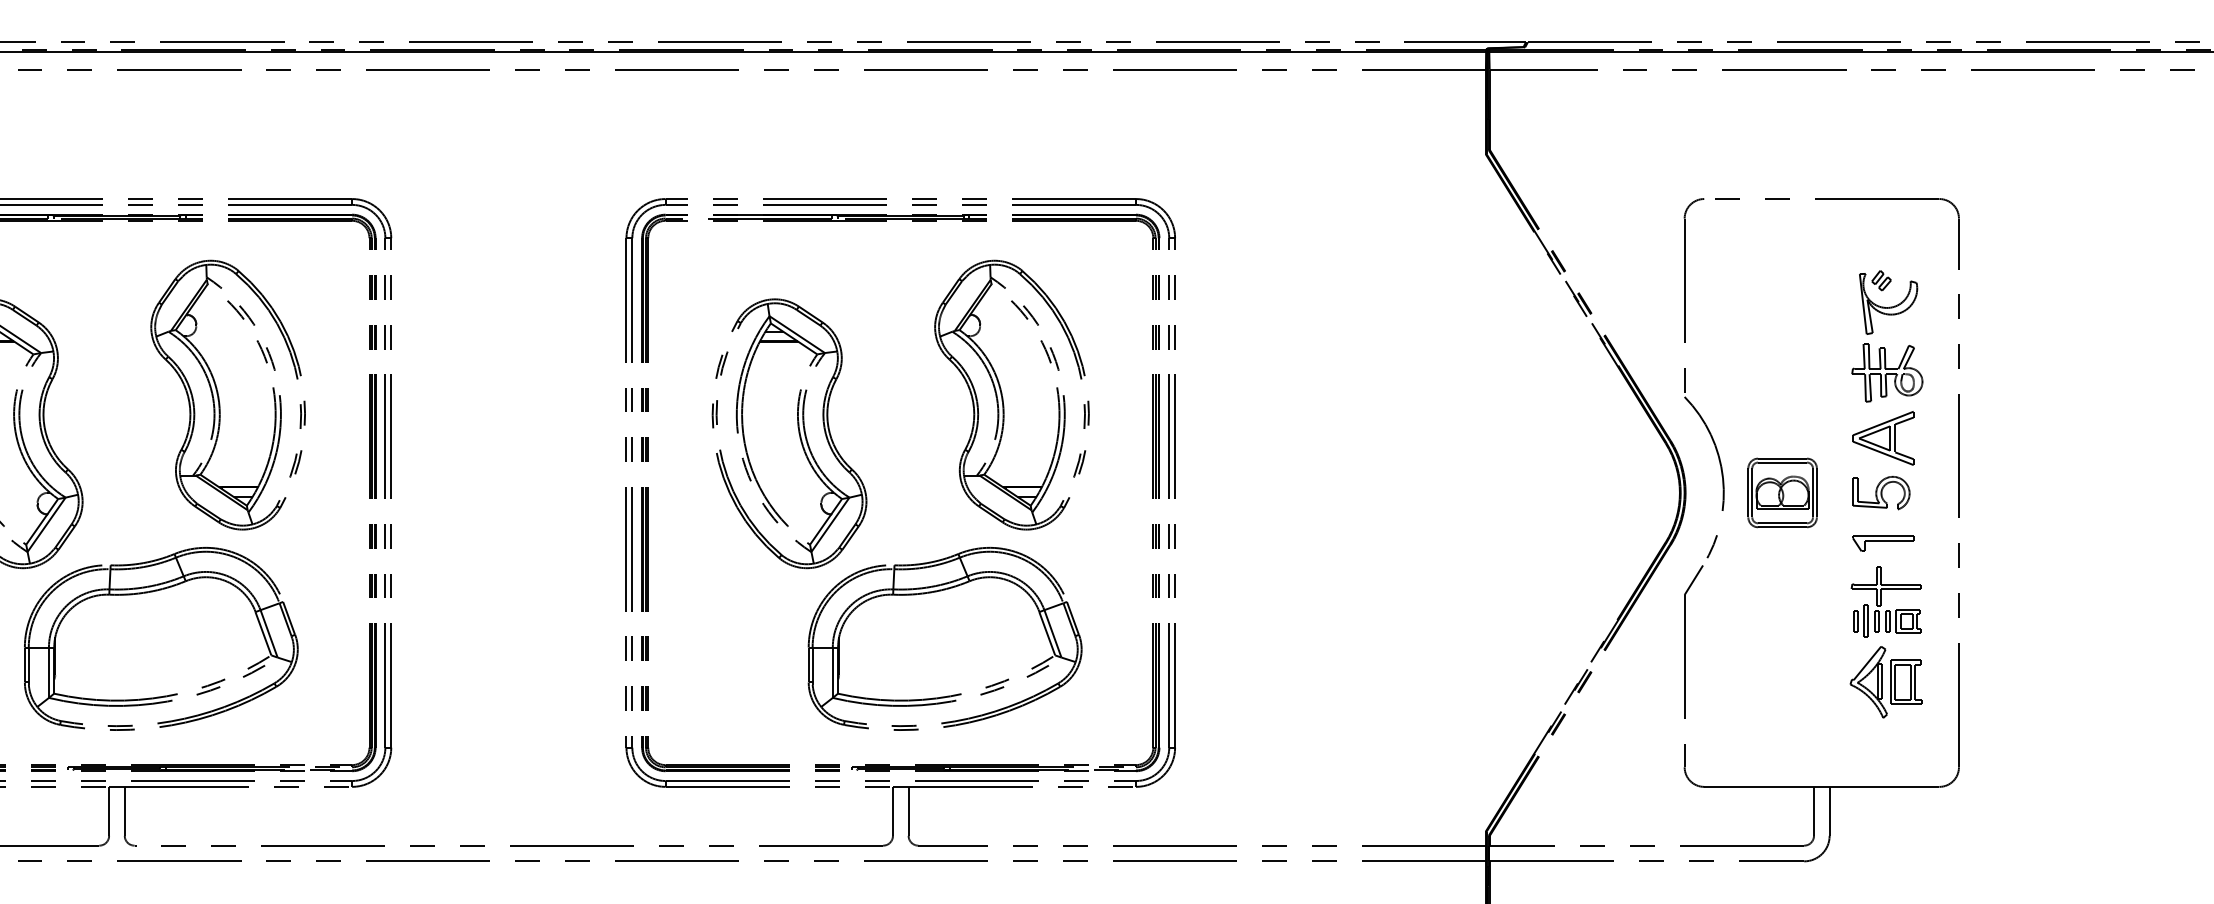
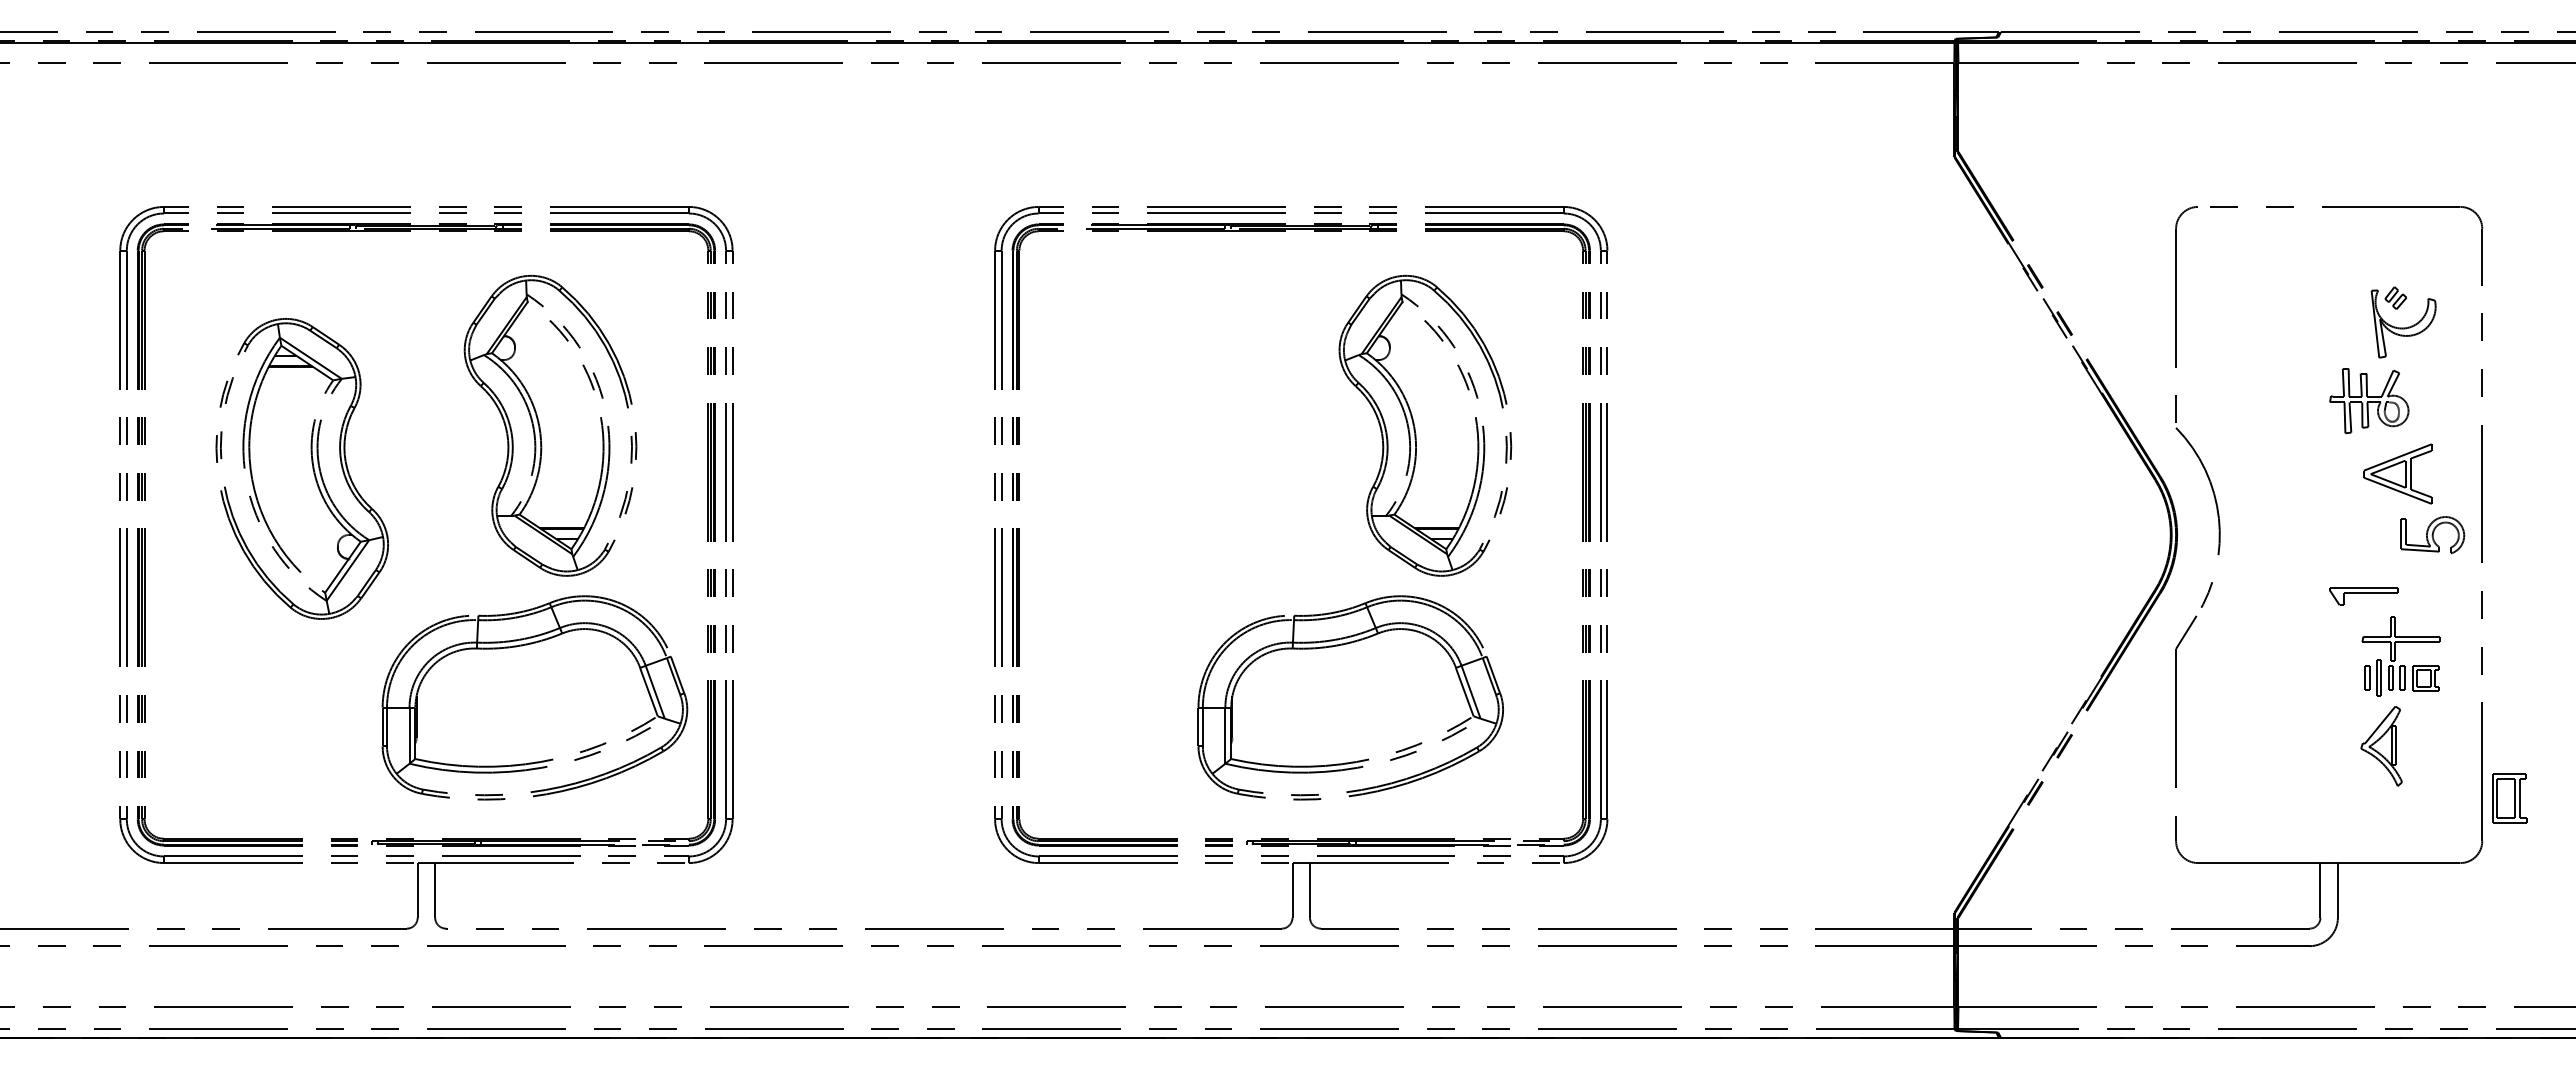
part: (1887, 373) -> (2369, 401), moved
part: (797, 429) -> (1186, 464), removed
part: (1782, 492) -> (2285, 534), removed
part: (1881, 493) -> (2432, 535), moved
part: (1883, 543) -> (2363, 596), moved
part: (150, 592) -> (522, 646), moved
part: (1906, 682) -> (2509, 798), moved

